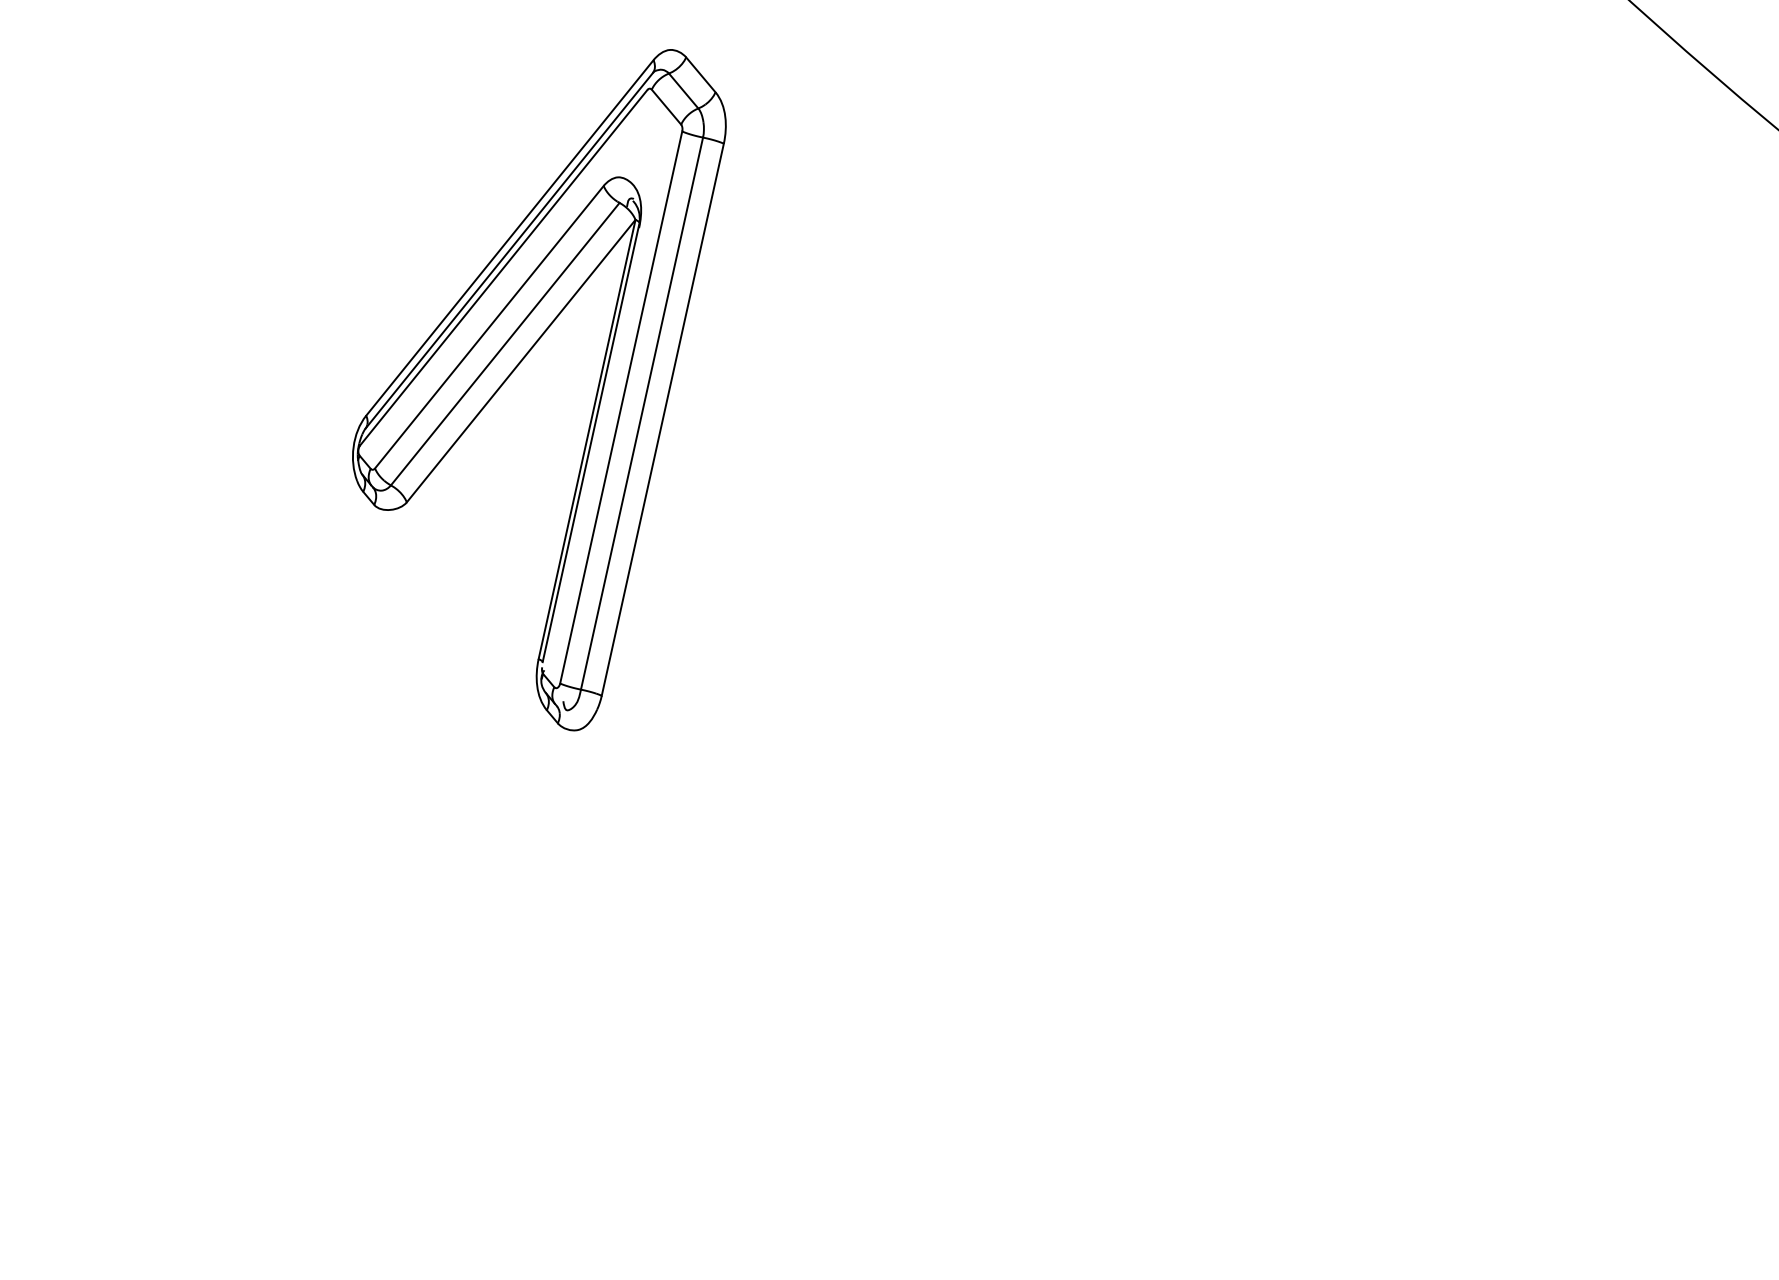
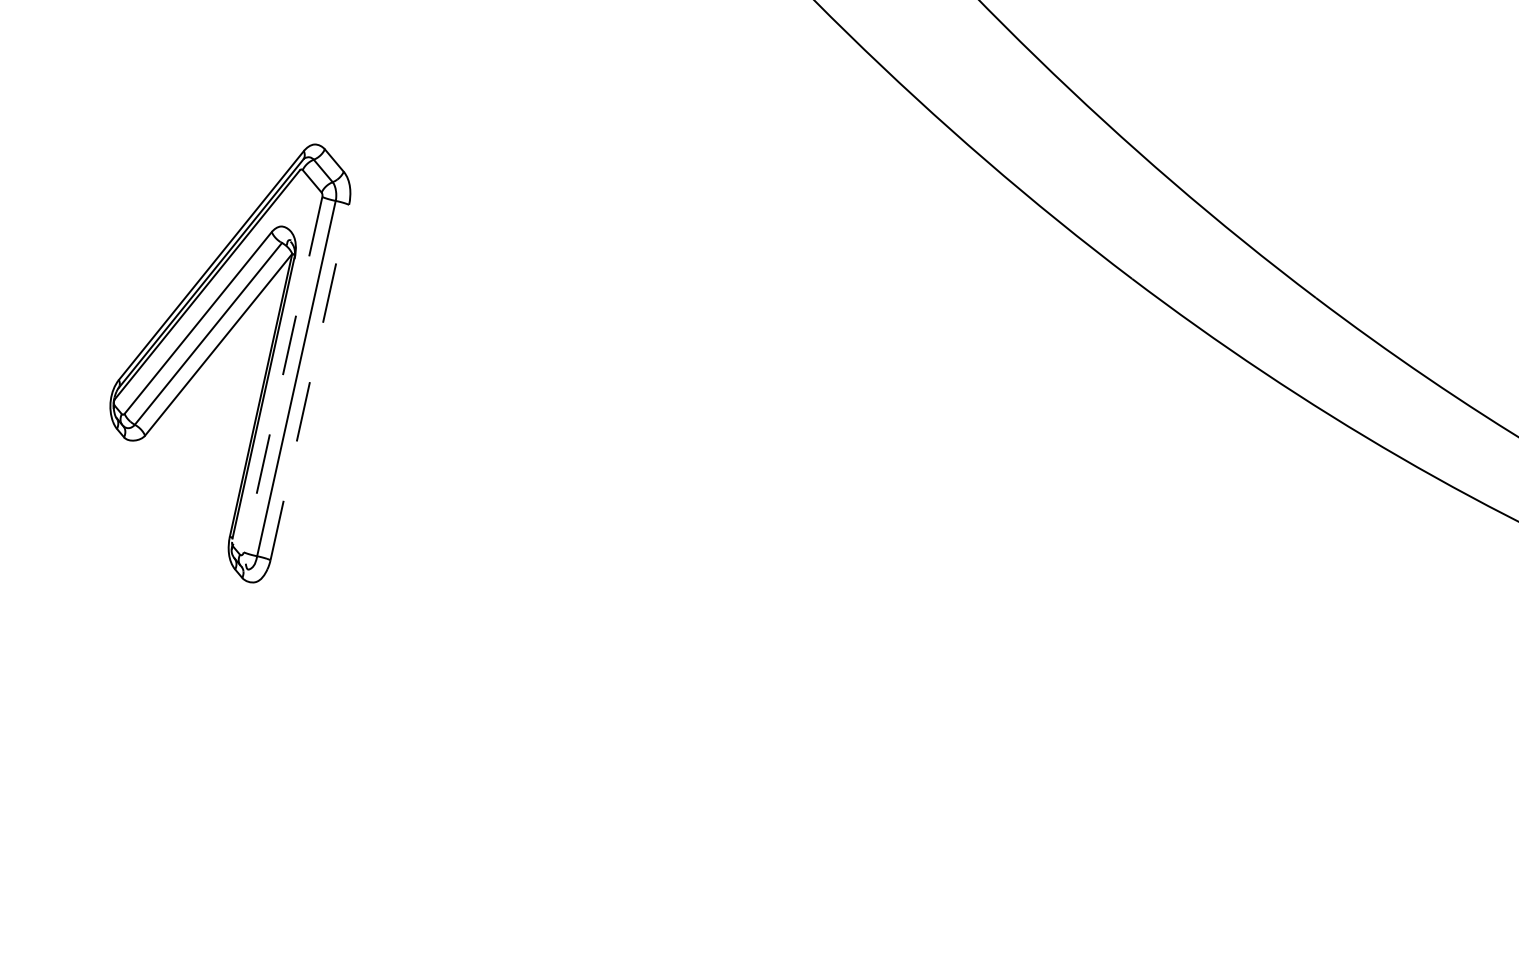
line: (621, 407) -> (283, 374), solid -> dashed
line: (662, 419) -> (309, 382), solid -> dashed

